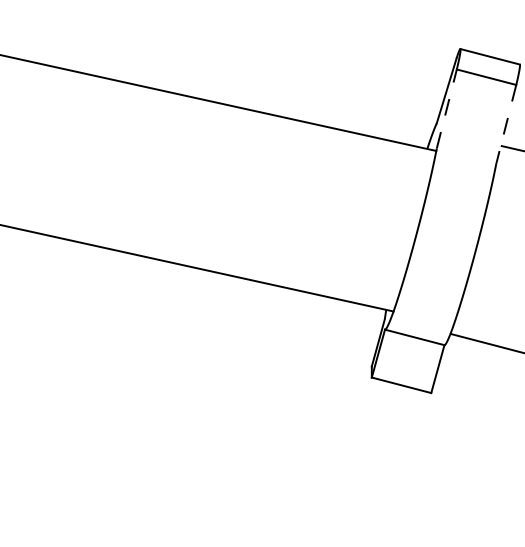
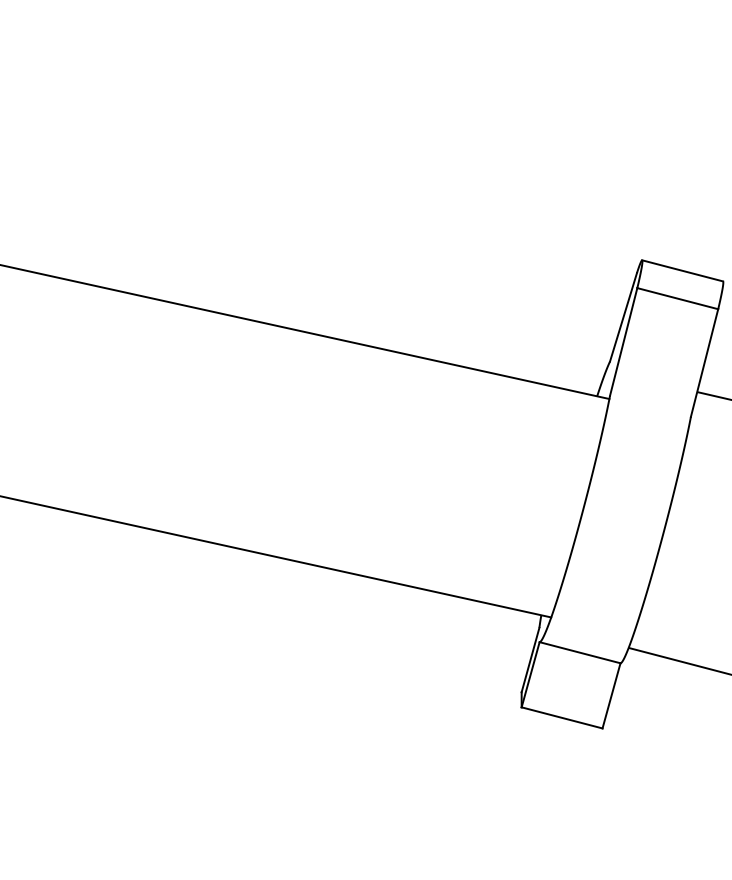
line: (446, 108) -> (623, 341), dashed -> solid
line: (506, 124) -> (704, 363), dashed -> solid

